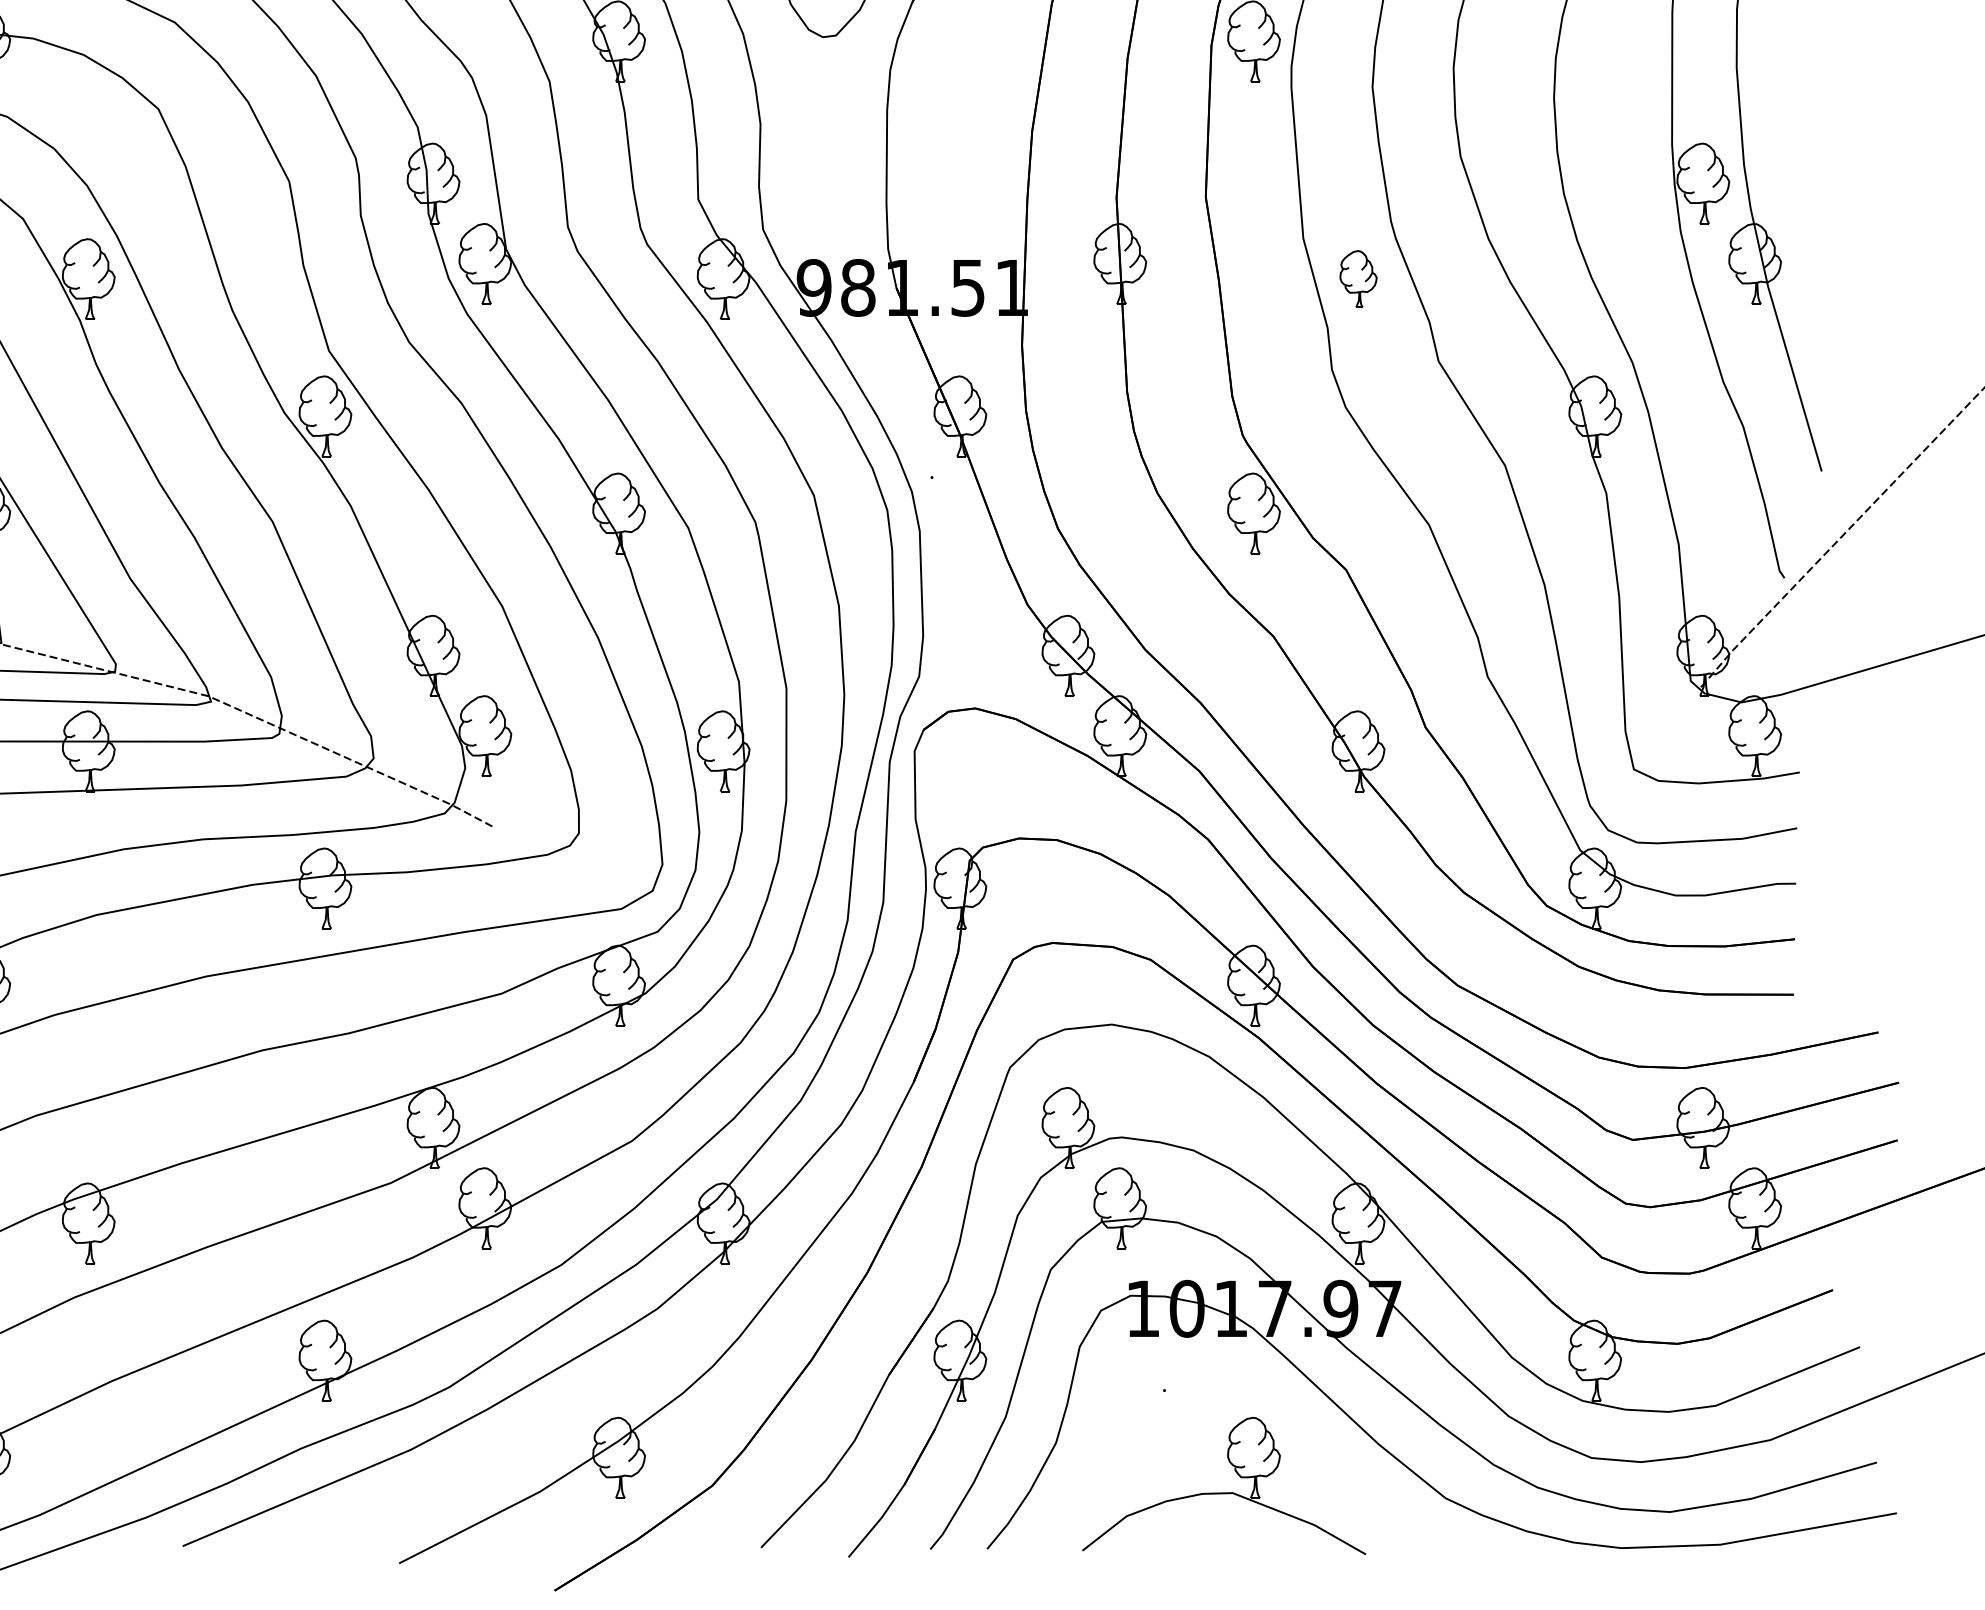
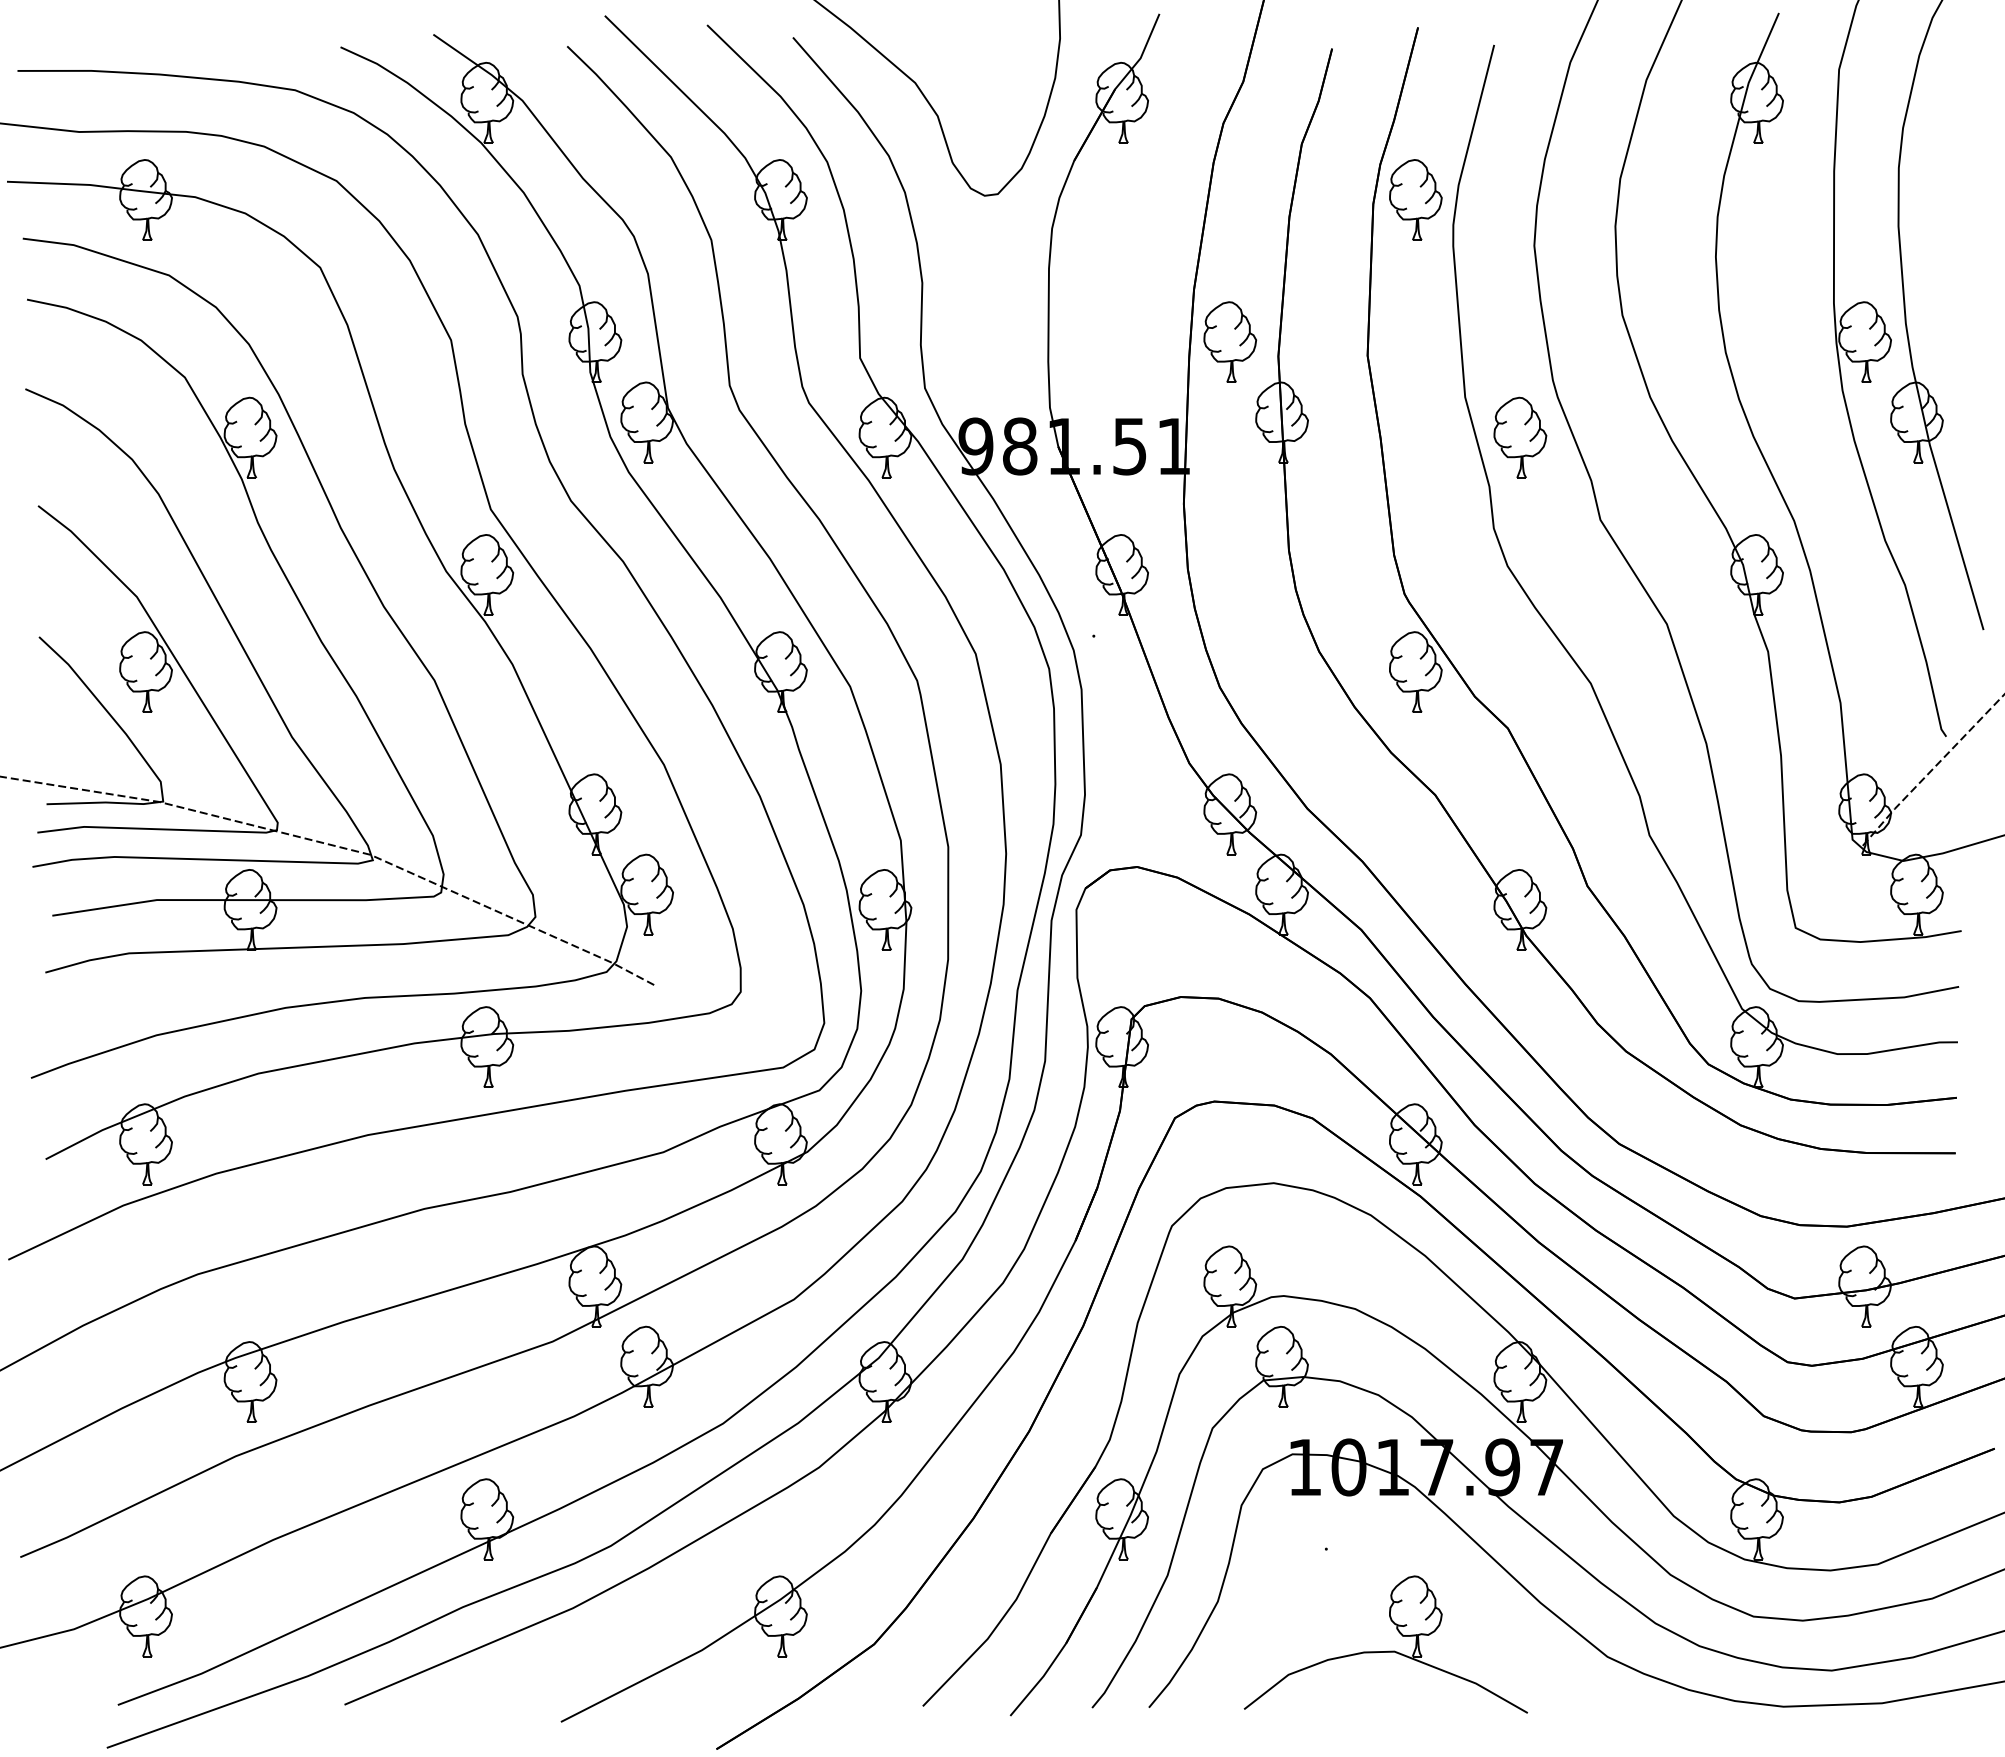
part: (1068, 182) -> (1230, 341), added
part: (1358, 278) -> (1520, 437), size x1.43

